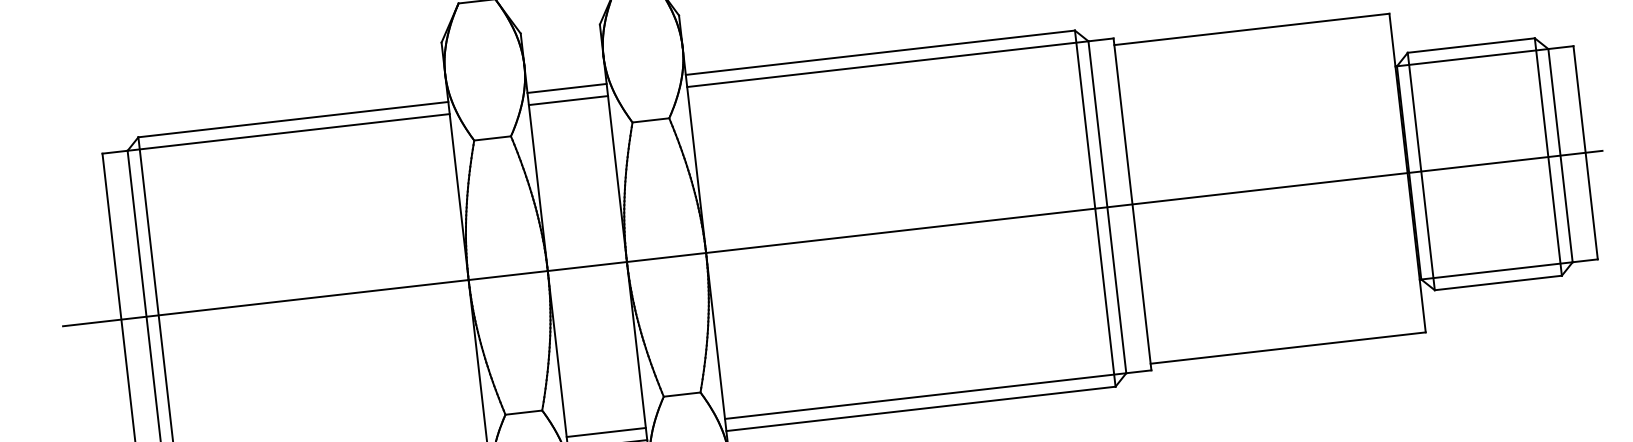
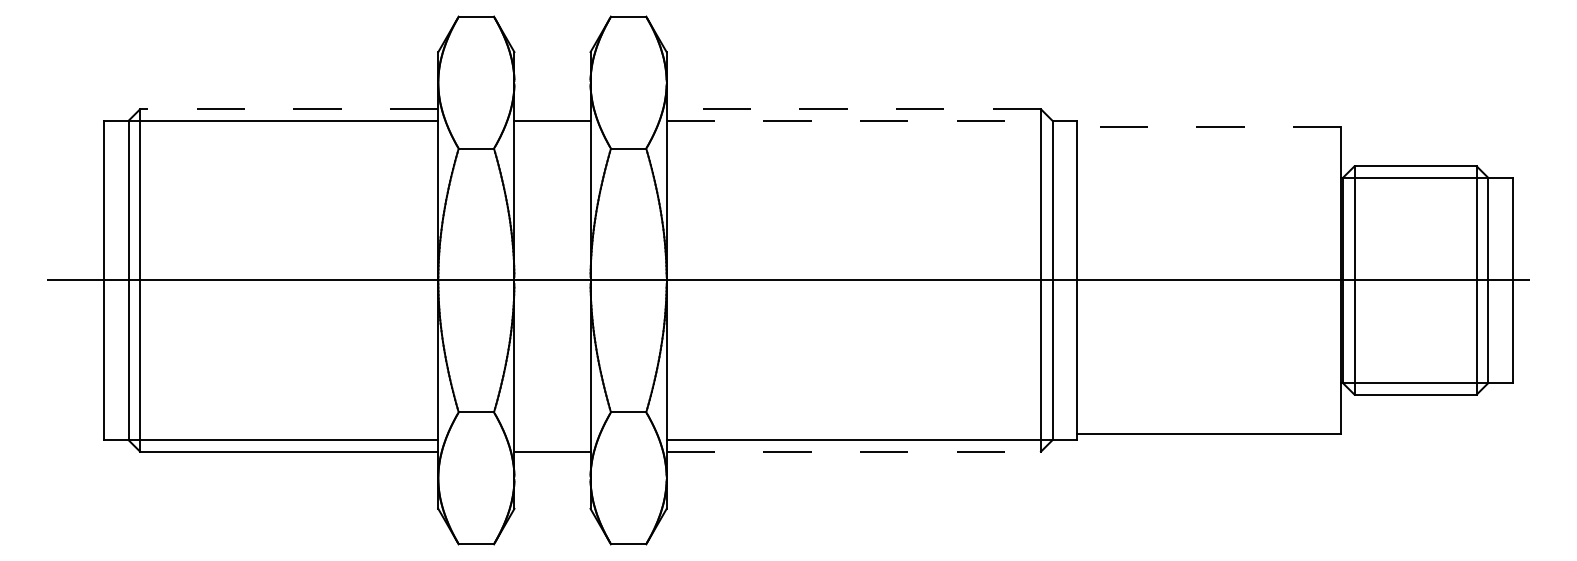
line: (1251, 29) -> (1208, 127), solid -> dashed
line: (880, 53) -> (853, 109), solid -> dashed
line: (887, 63) -> (859, 120), solid -> dashed
line: (567, 88) -> (552, 109), removed
line: (292, 120) -> (288, 109), solid -> dashed
line: (921, 408) -> (854, 451), solid -> dashed
line: (606, 432) -> (552, 440), removed

